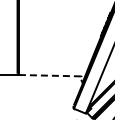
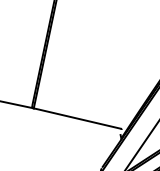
line: (50, 75) -> (78, 118), dashed -> solid

